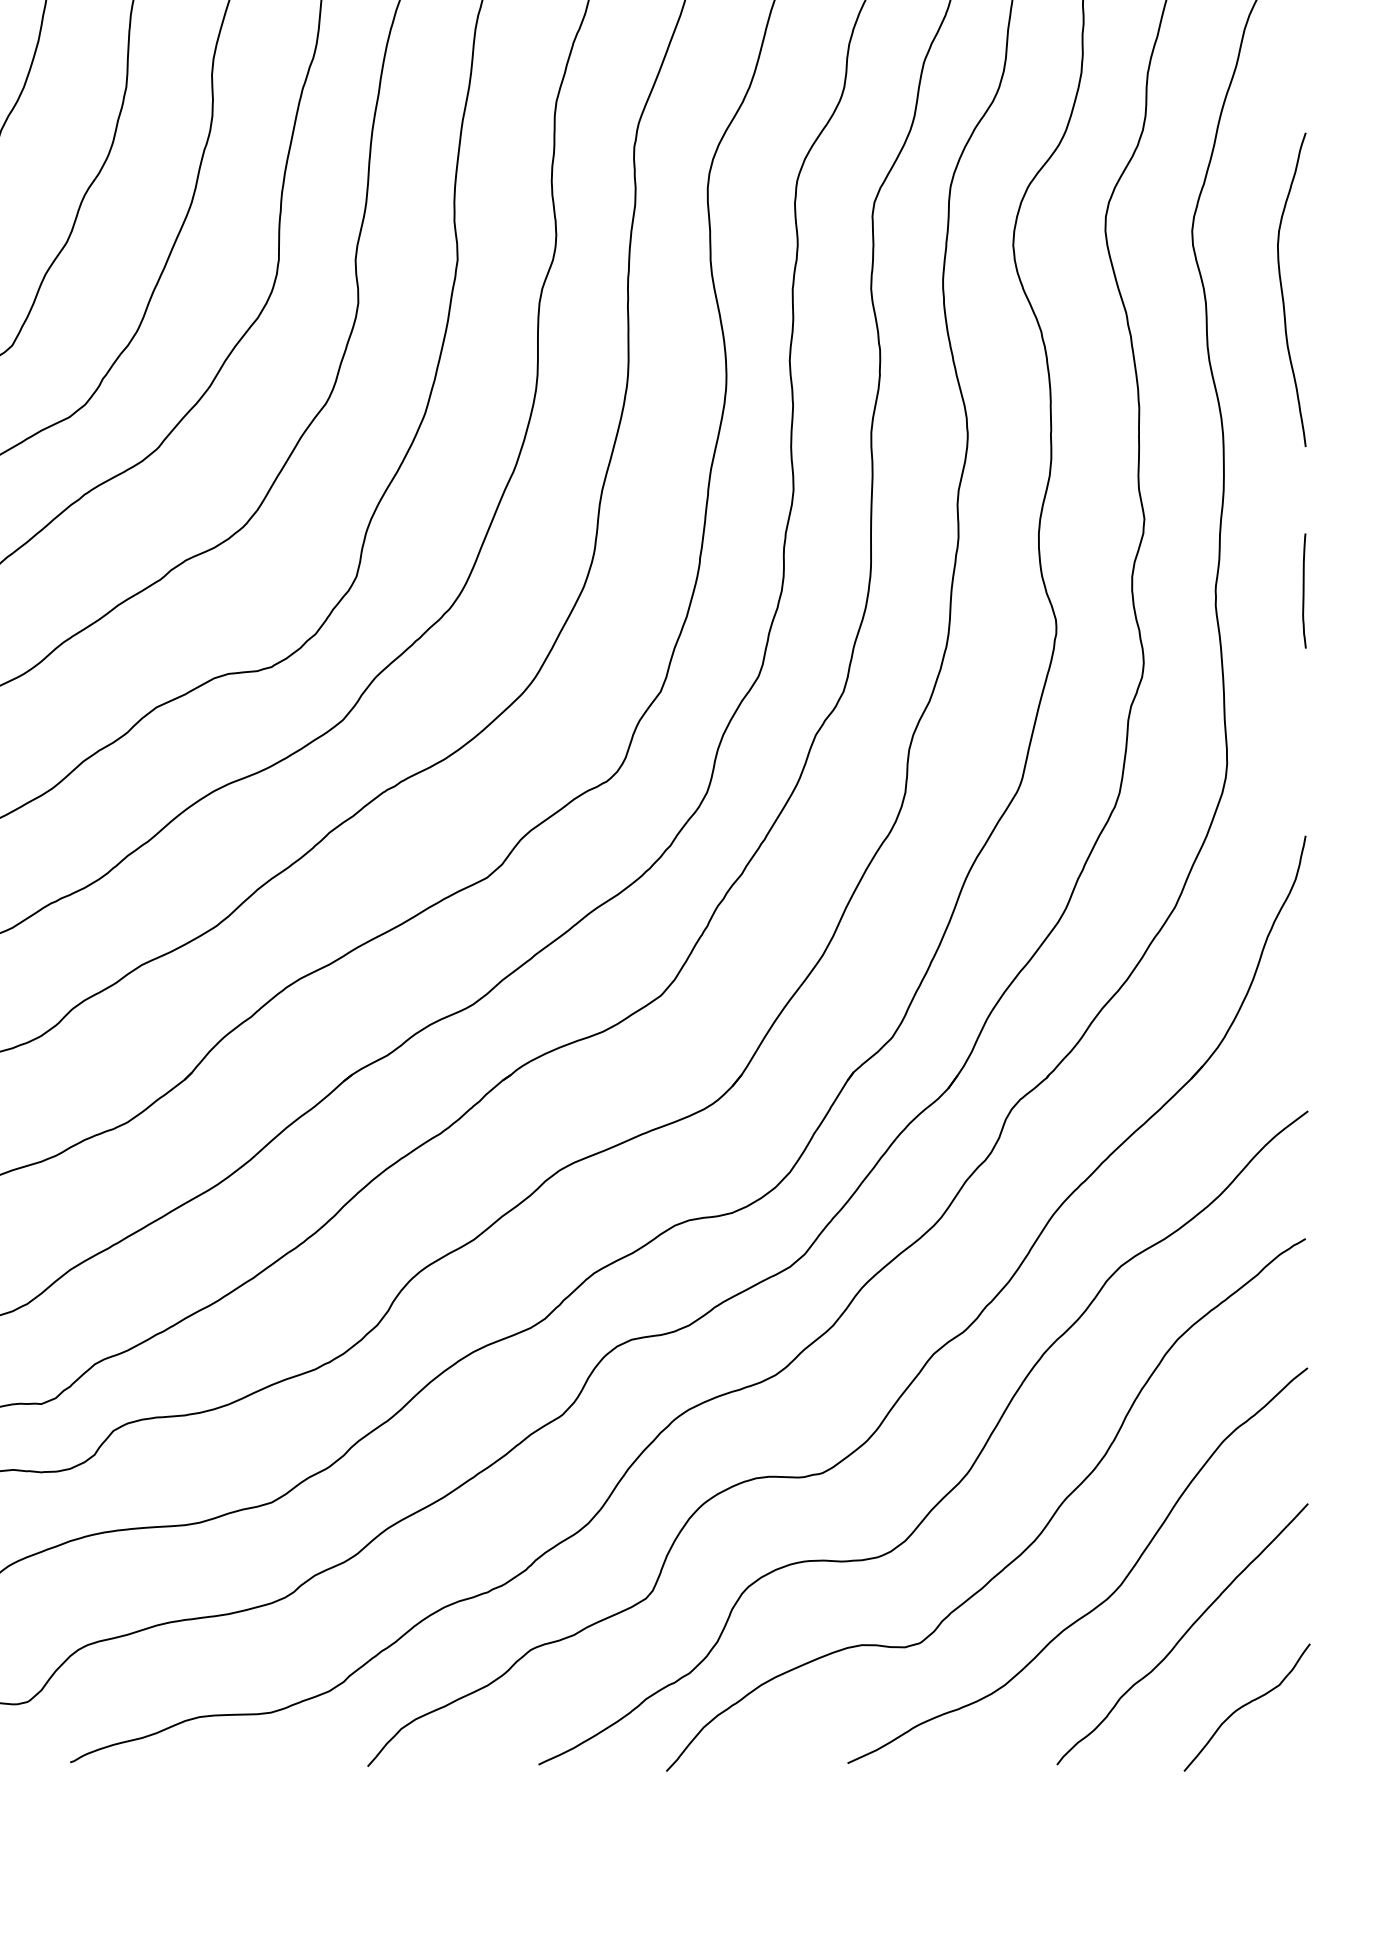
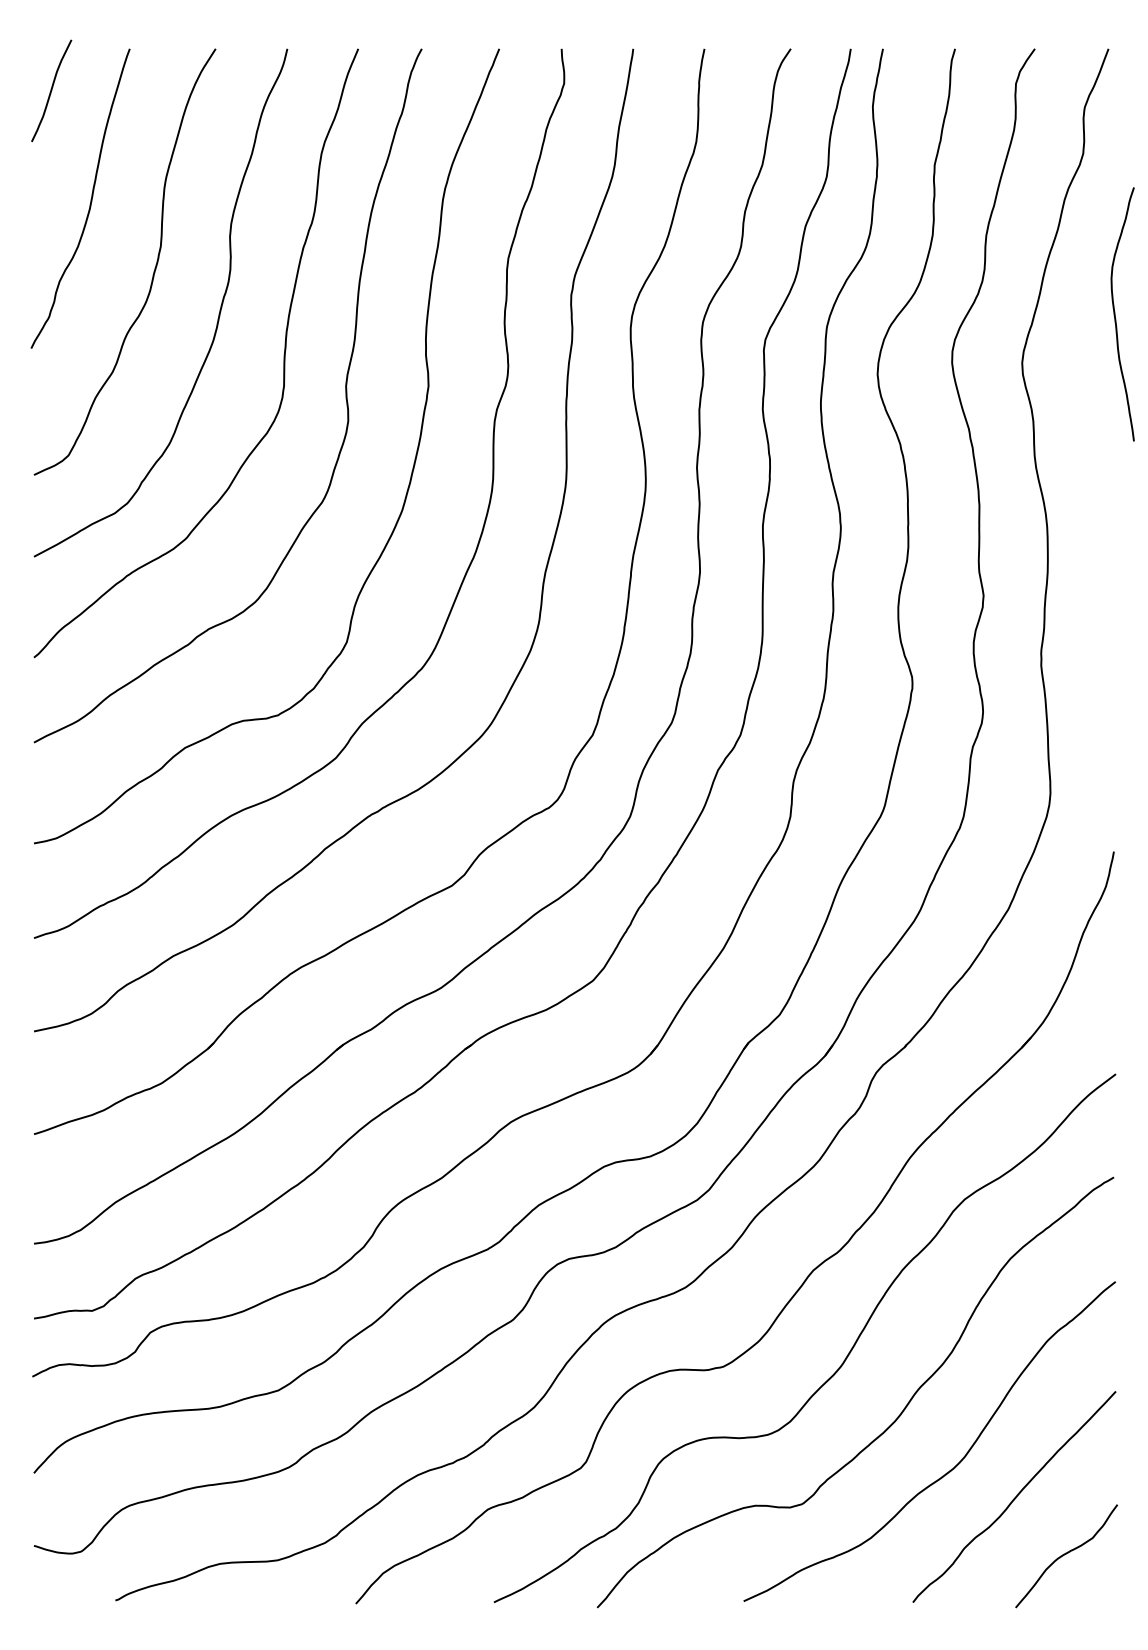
curve: (1282, 289) -> (1115, 314), moved
line: (1303, 590) -> (1112, 653), removed

